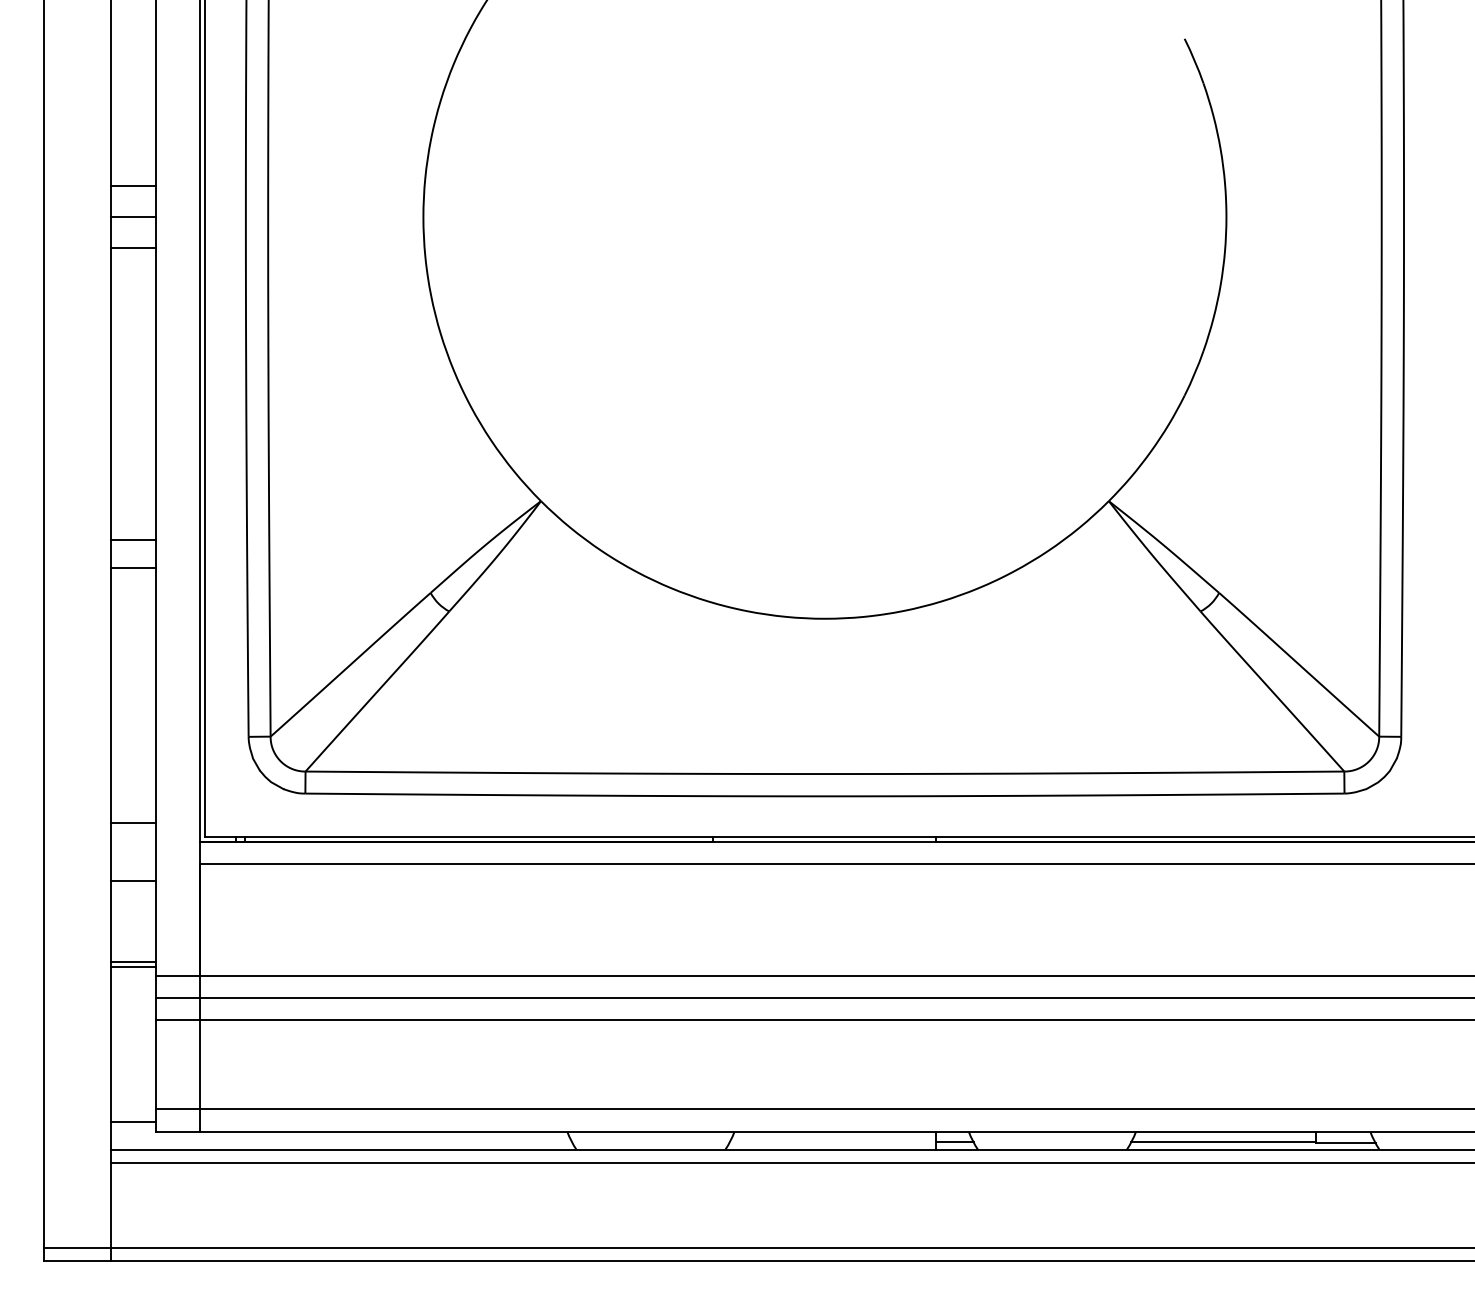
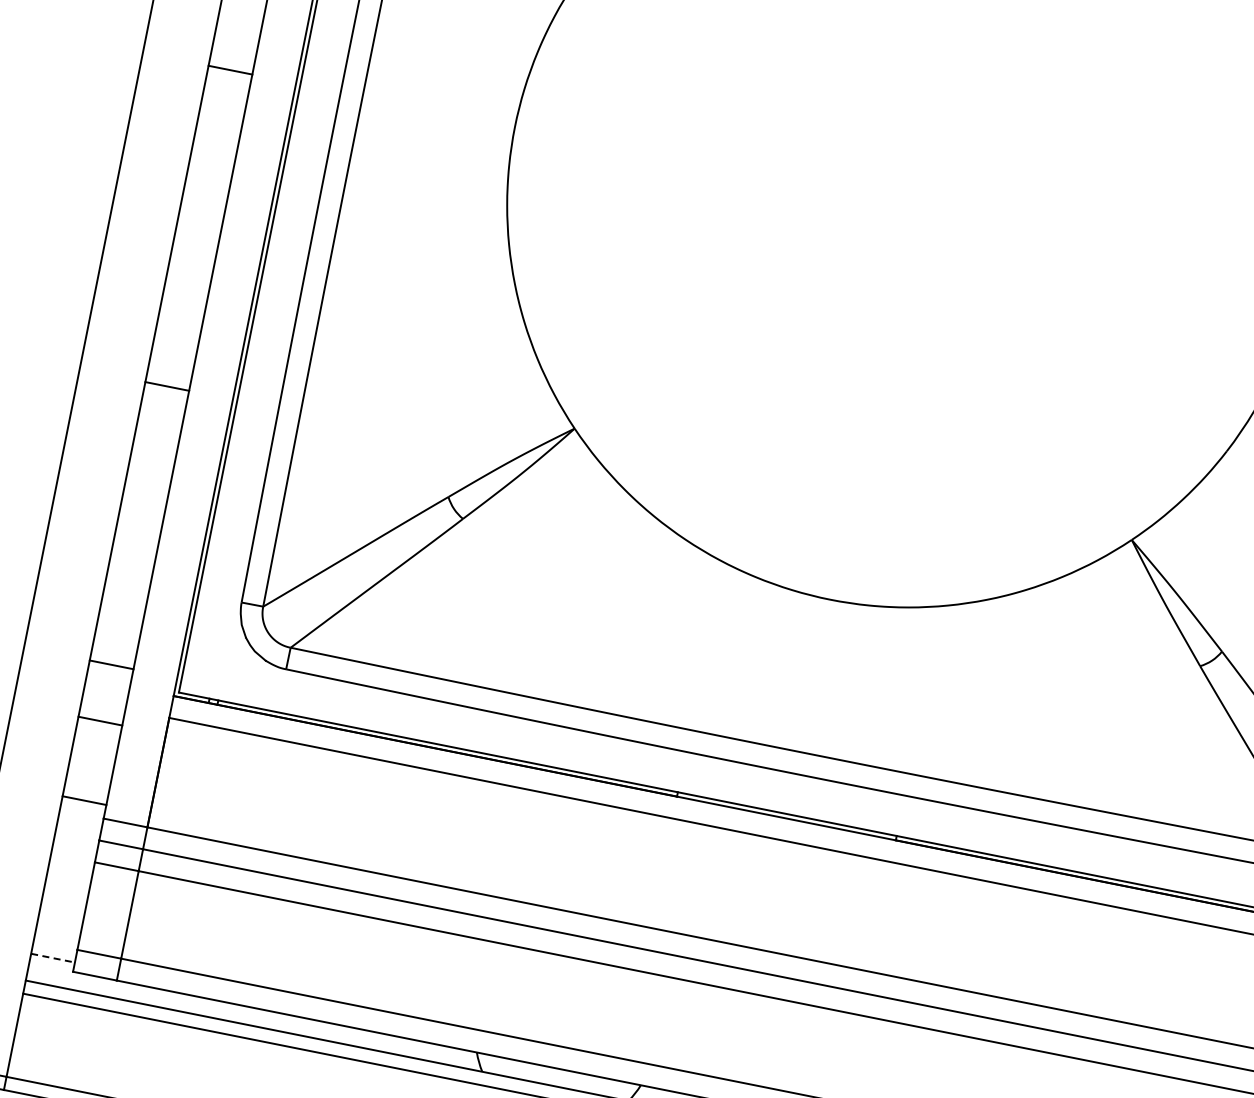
line: (133, 186) -> (236, 40), removed
line: (133, 248) -> (224, 100), removed
line: (133, 568) -> (161, 414), removed
line: (133, 966) -> (83, 805), removed
line: (133, 1122) -> (53, 958), solid -> dashed

